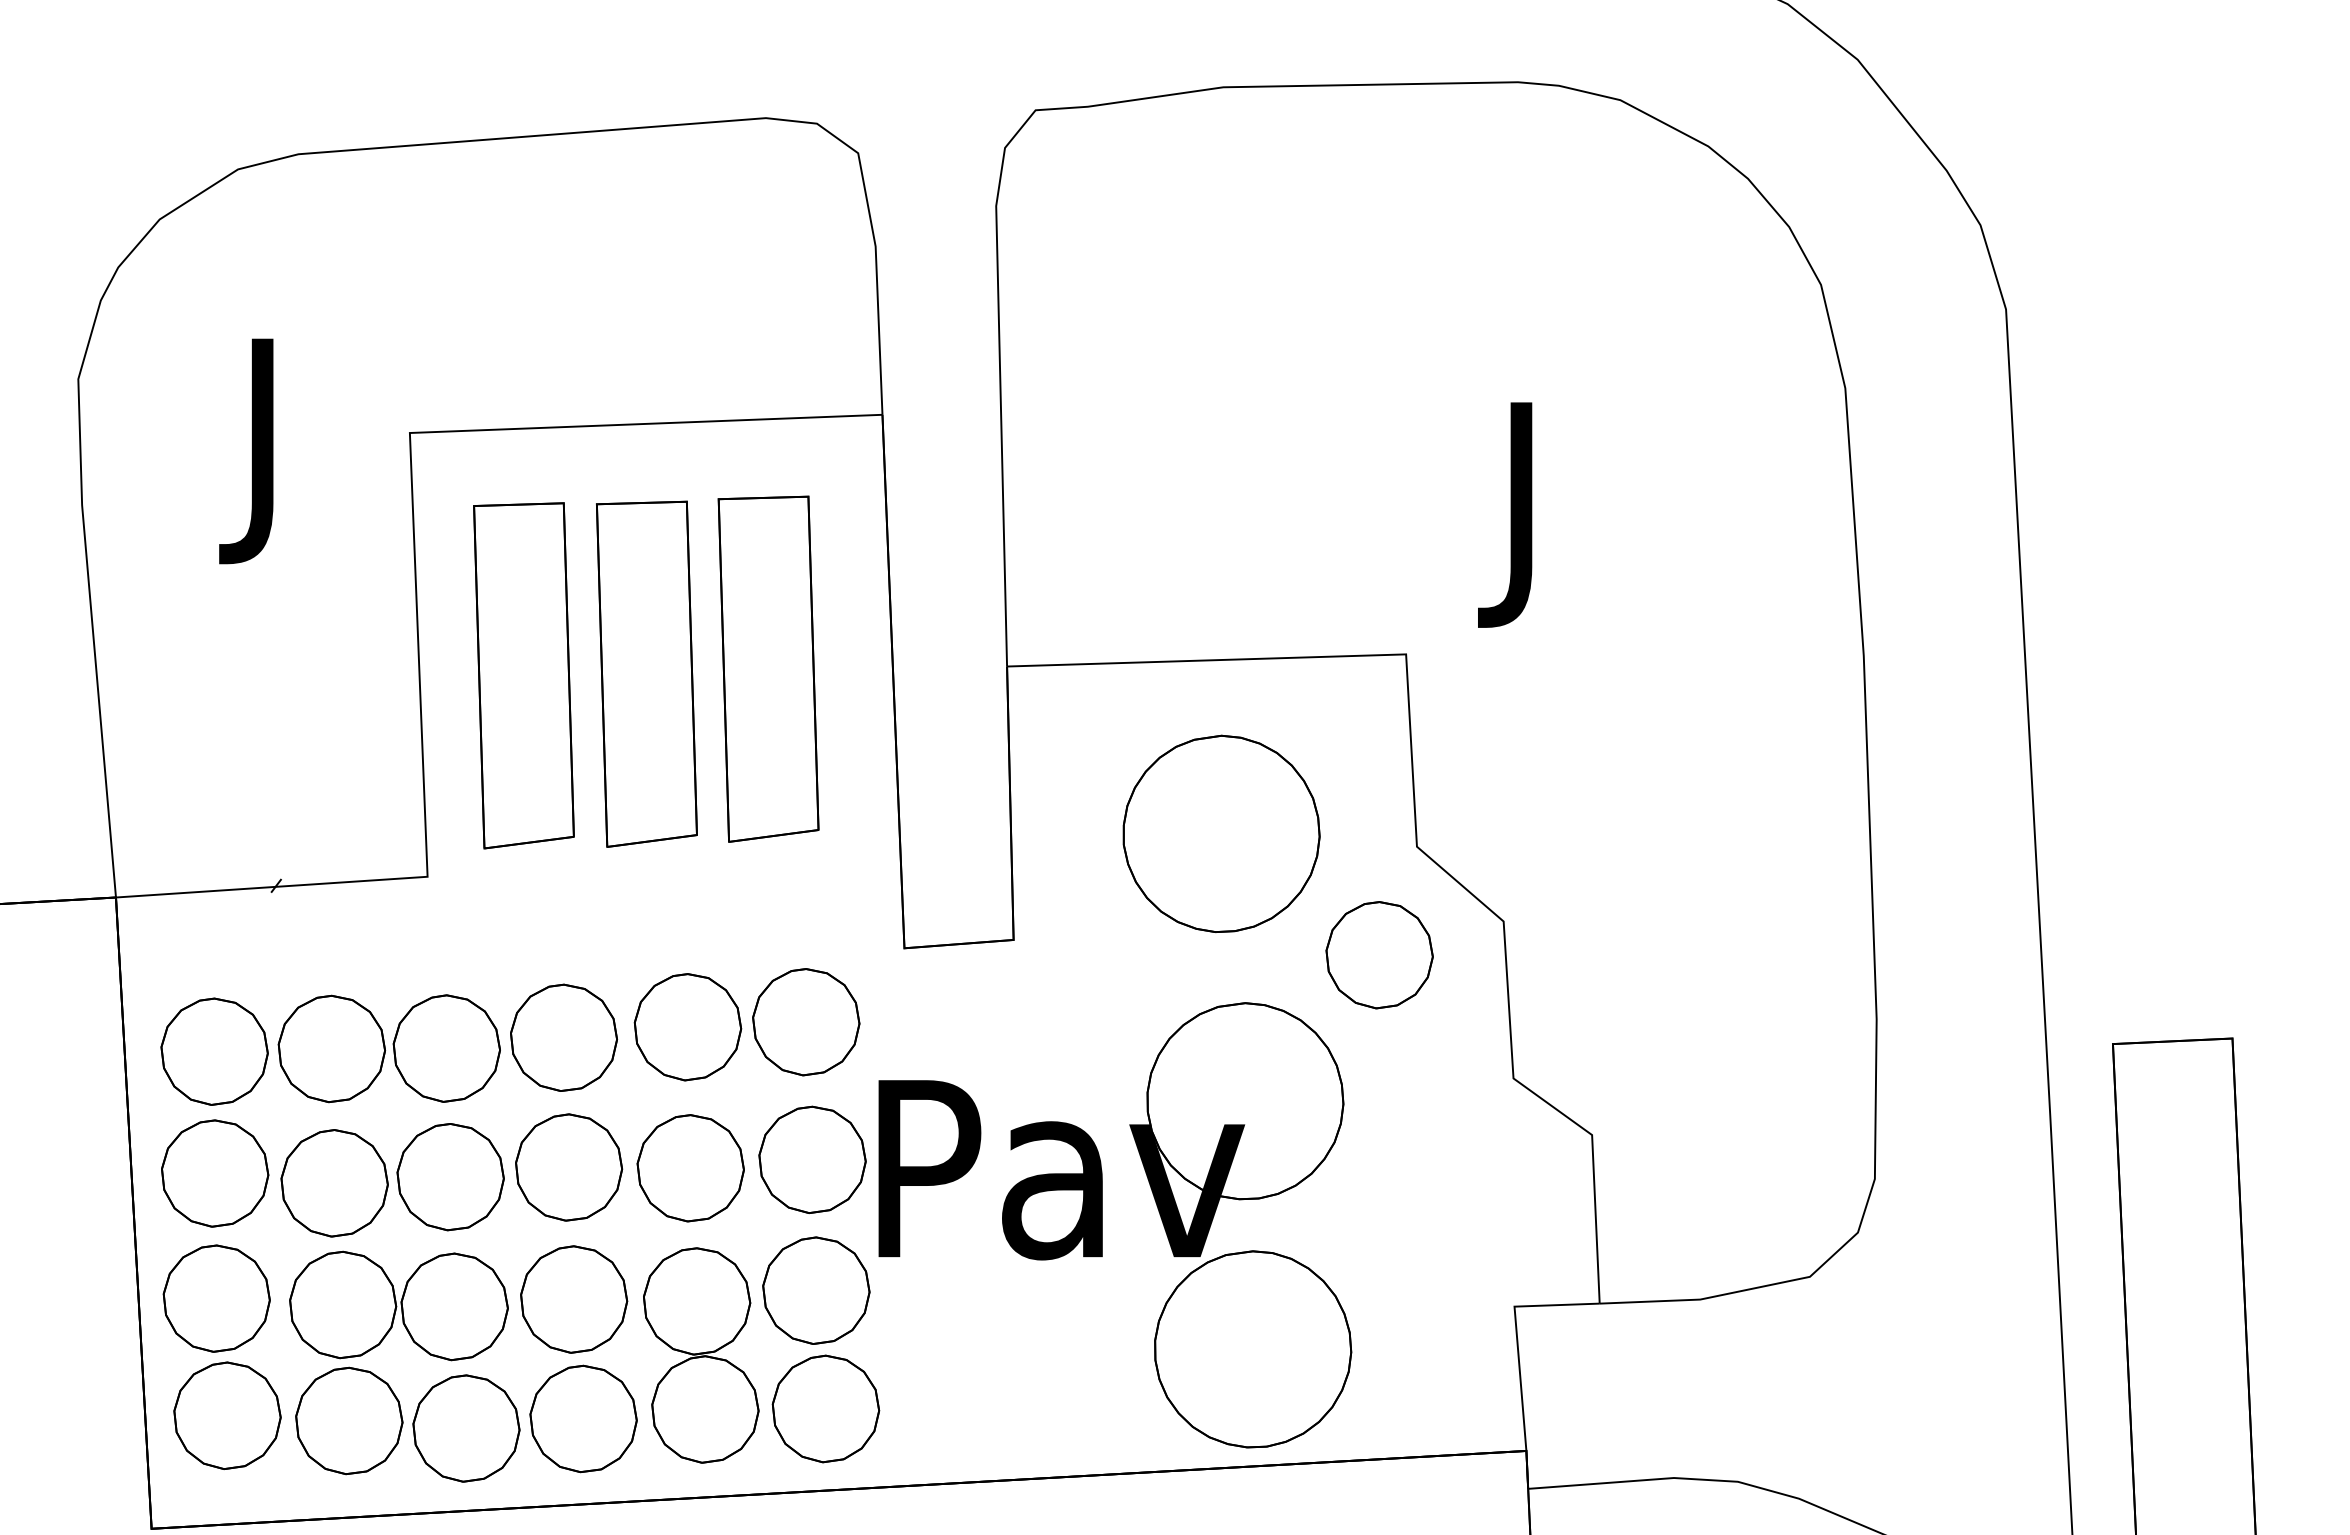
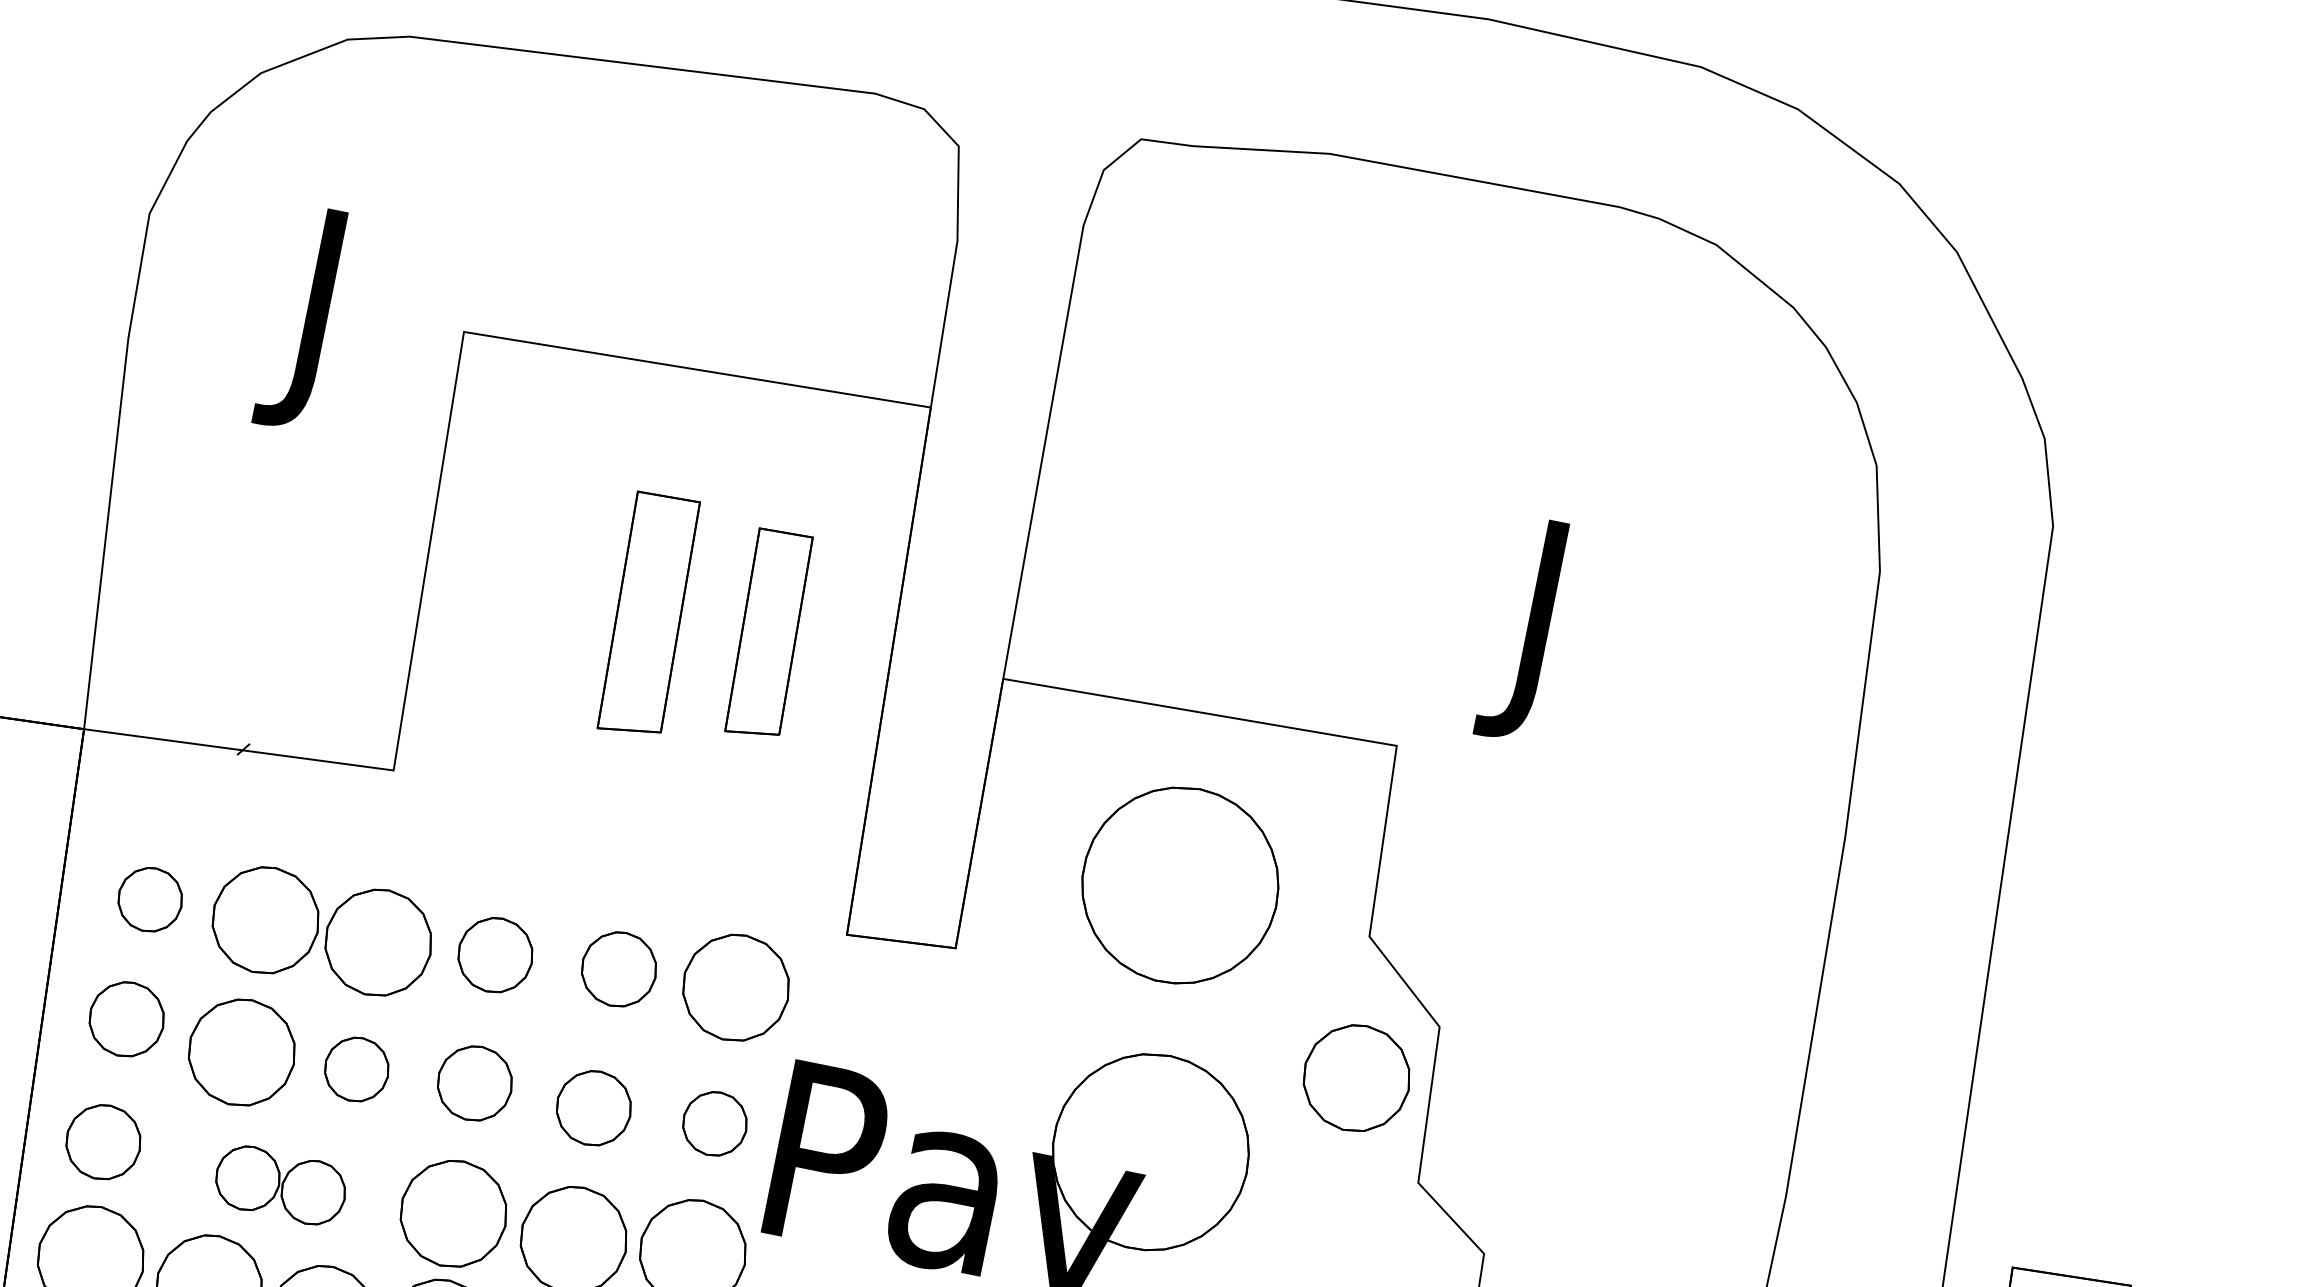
part: (768, 668) -> (769, 633), size x0.6
part: (646, 673) -> (648, 614), size x0.7
part: (523, 675) -> (527, 592), removed
part: (1379, 955) -> (1356, 1078), moved
part: (687, 1027) -> (618, 969), size x0.7
part: (563, 1037) -> (495, 954), size x0.7
part: (214, 1051) -> (150, 899), size x0.6
part: (812, 1159) -> (715, 1123), size x0.6
part: (569, 1167) -> (475, 1083), size x0.7
part: (690, 1168) -> (593, 1108), size x0.7
part: (215, 1173) -> (127, 1019), size x0.7
part: (450, 1177) -> (356, 1069), size x0.6
part: (216, 1298) -> (103, 1142), size x0.7
part: (398, 1305) -> (280, 1184), size x0.6

